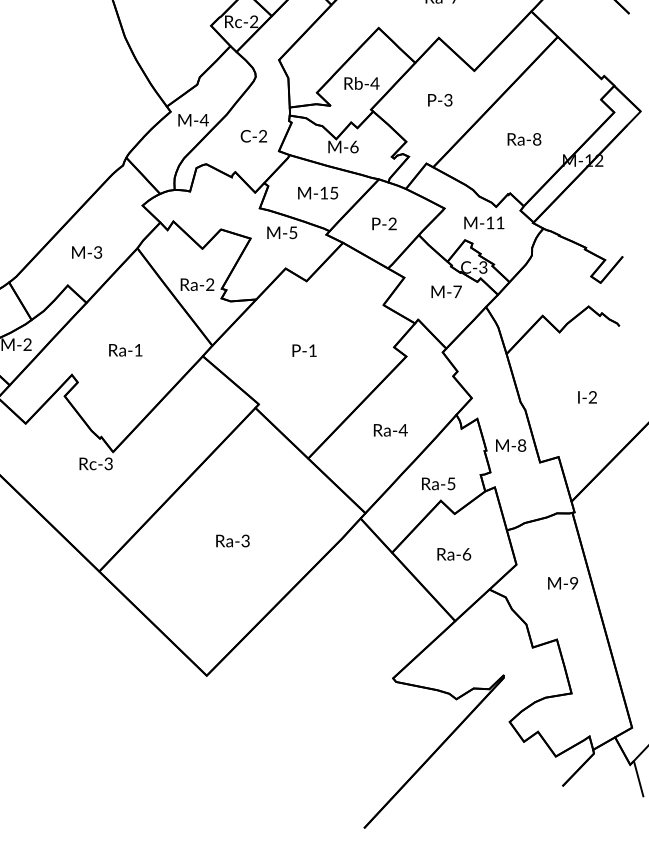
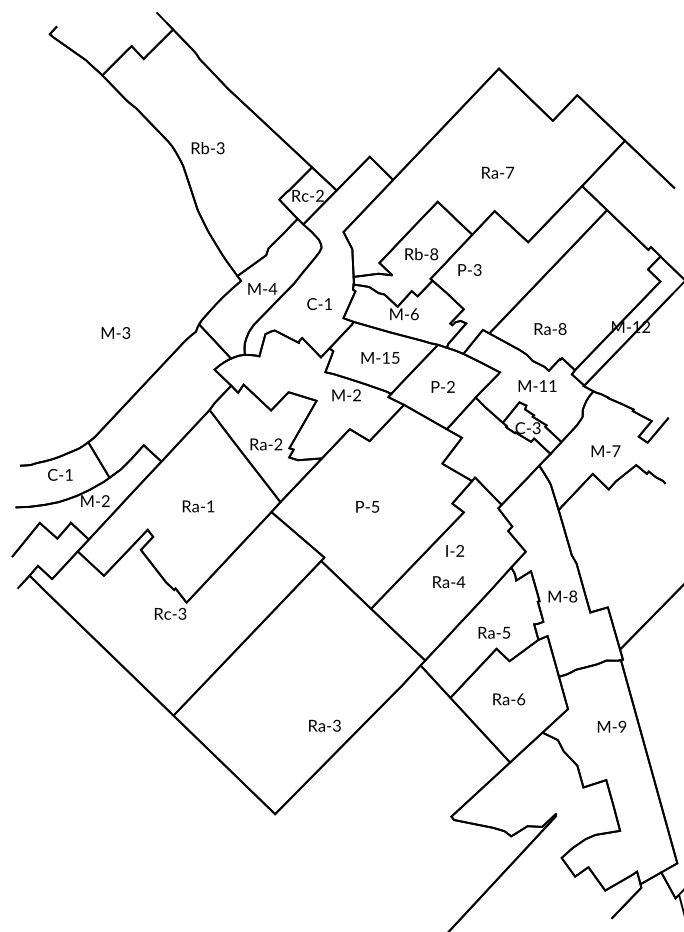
text: (374, 83) -> (433, 254), Rb-4 -> Rb-8
text: (439, 99) -> (469, 269), moved
text: (263, 135) -> (328, 303), C-2 -> C-1
text: (524, 138) -> (550, 328), moved
text: (292, 232) -> (356, 395), M-5 -> M-2
text: (86, 251) -> (115, 332), moved
text: (446, 291) -> (605, 450), moved
text: (312, 350) -> (375, 506), P-1 -> P-5
text: (587, 396) -> (455, 550), moved
text: (232, 540) -> (324, 725), moved

